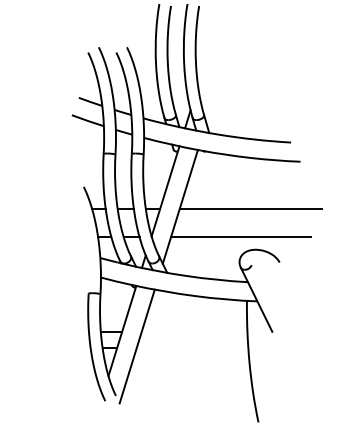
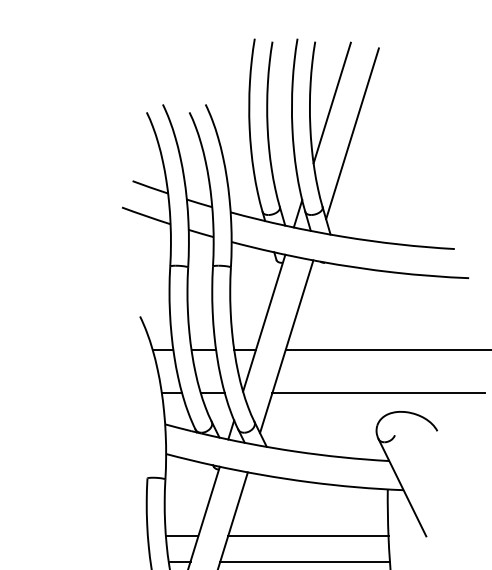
line: (210, 46) -> (332, 103), added
line: (223, 66) -> (352, 133), added
line: (194, 331) -> (308, 535), added
line: (192, 348) -> (305, 561), added

